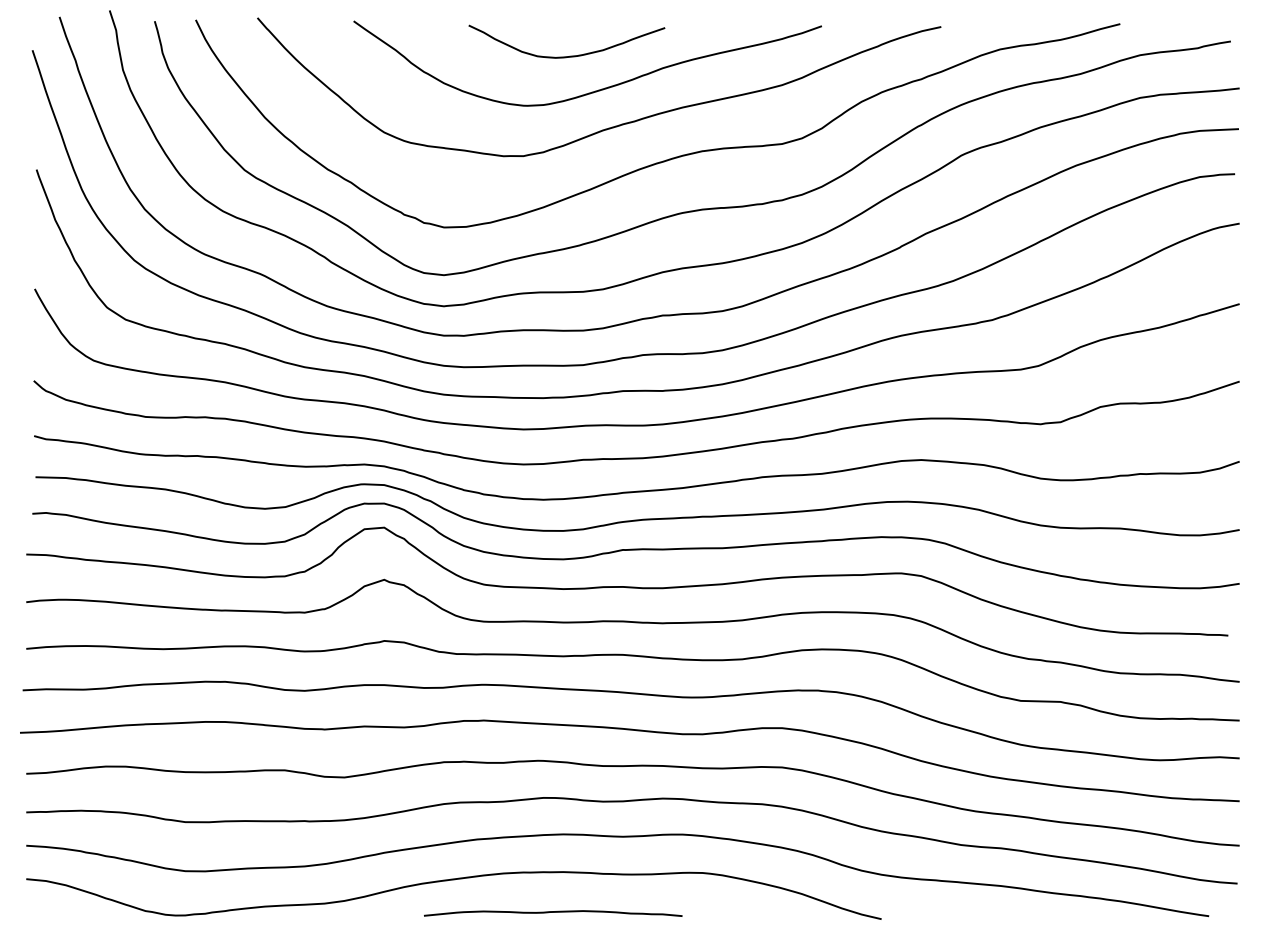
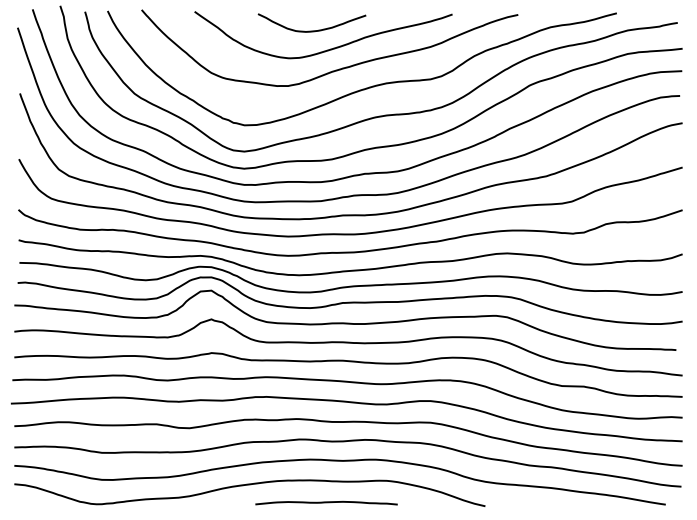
curve: (553, 912) -> (326, 502), moved

